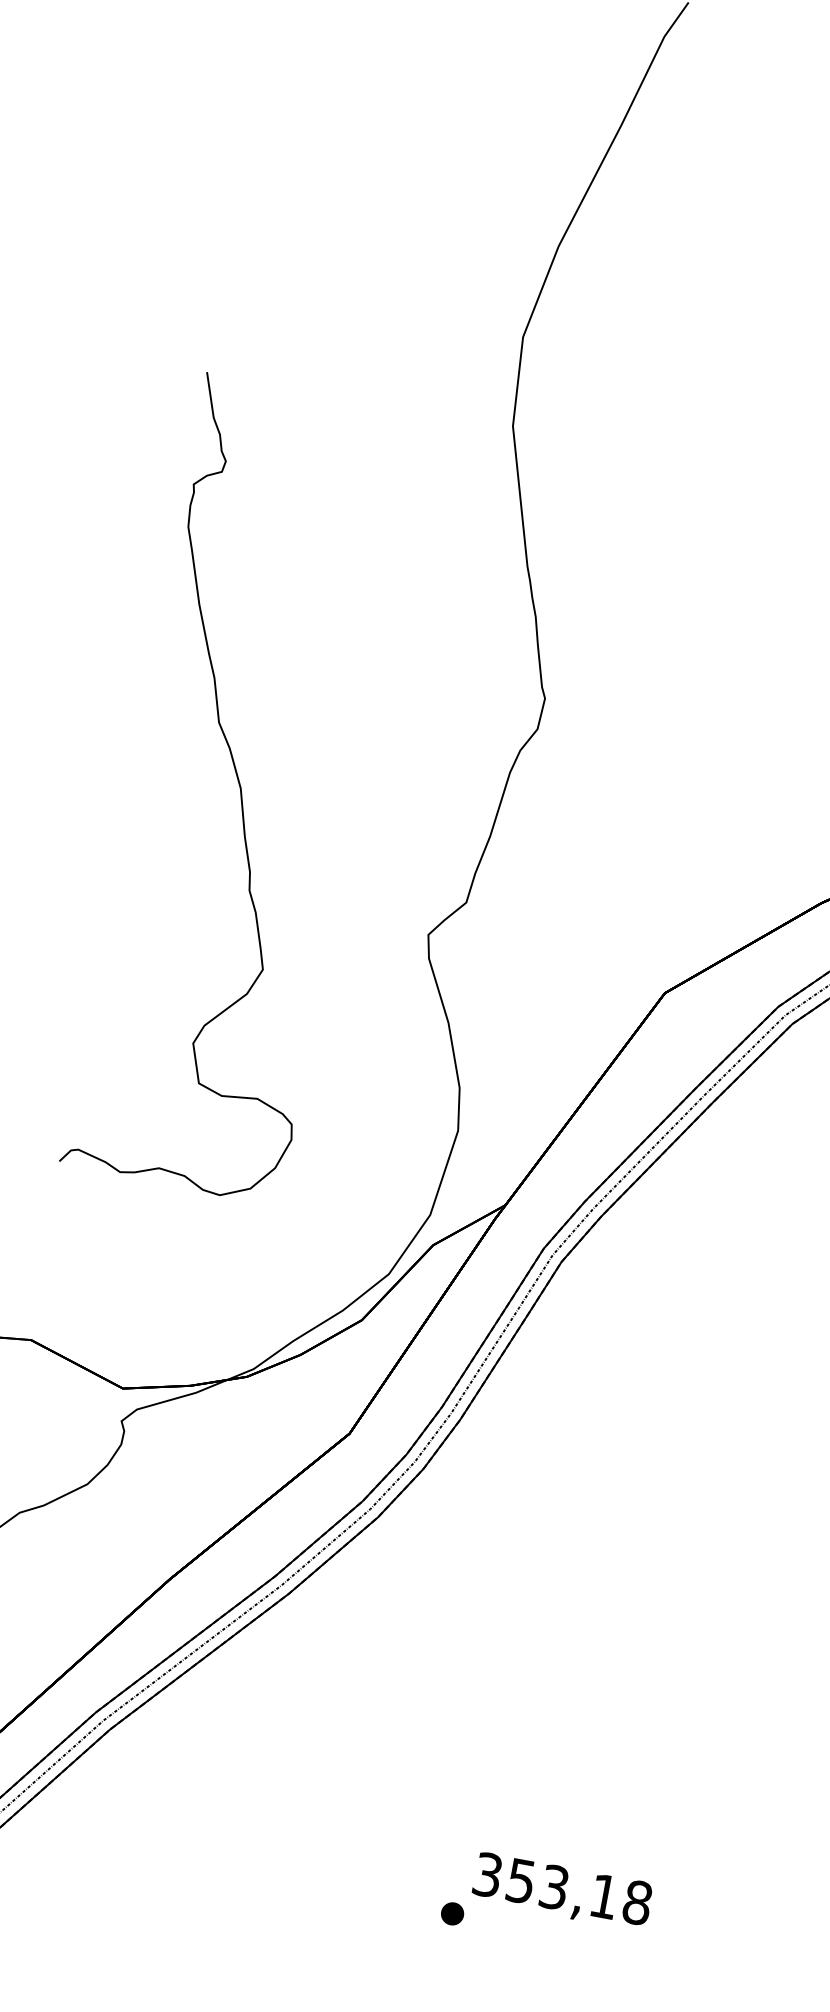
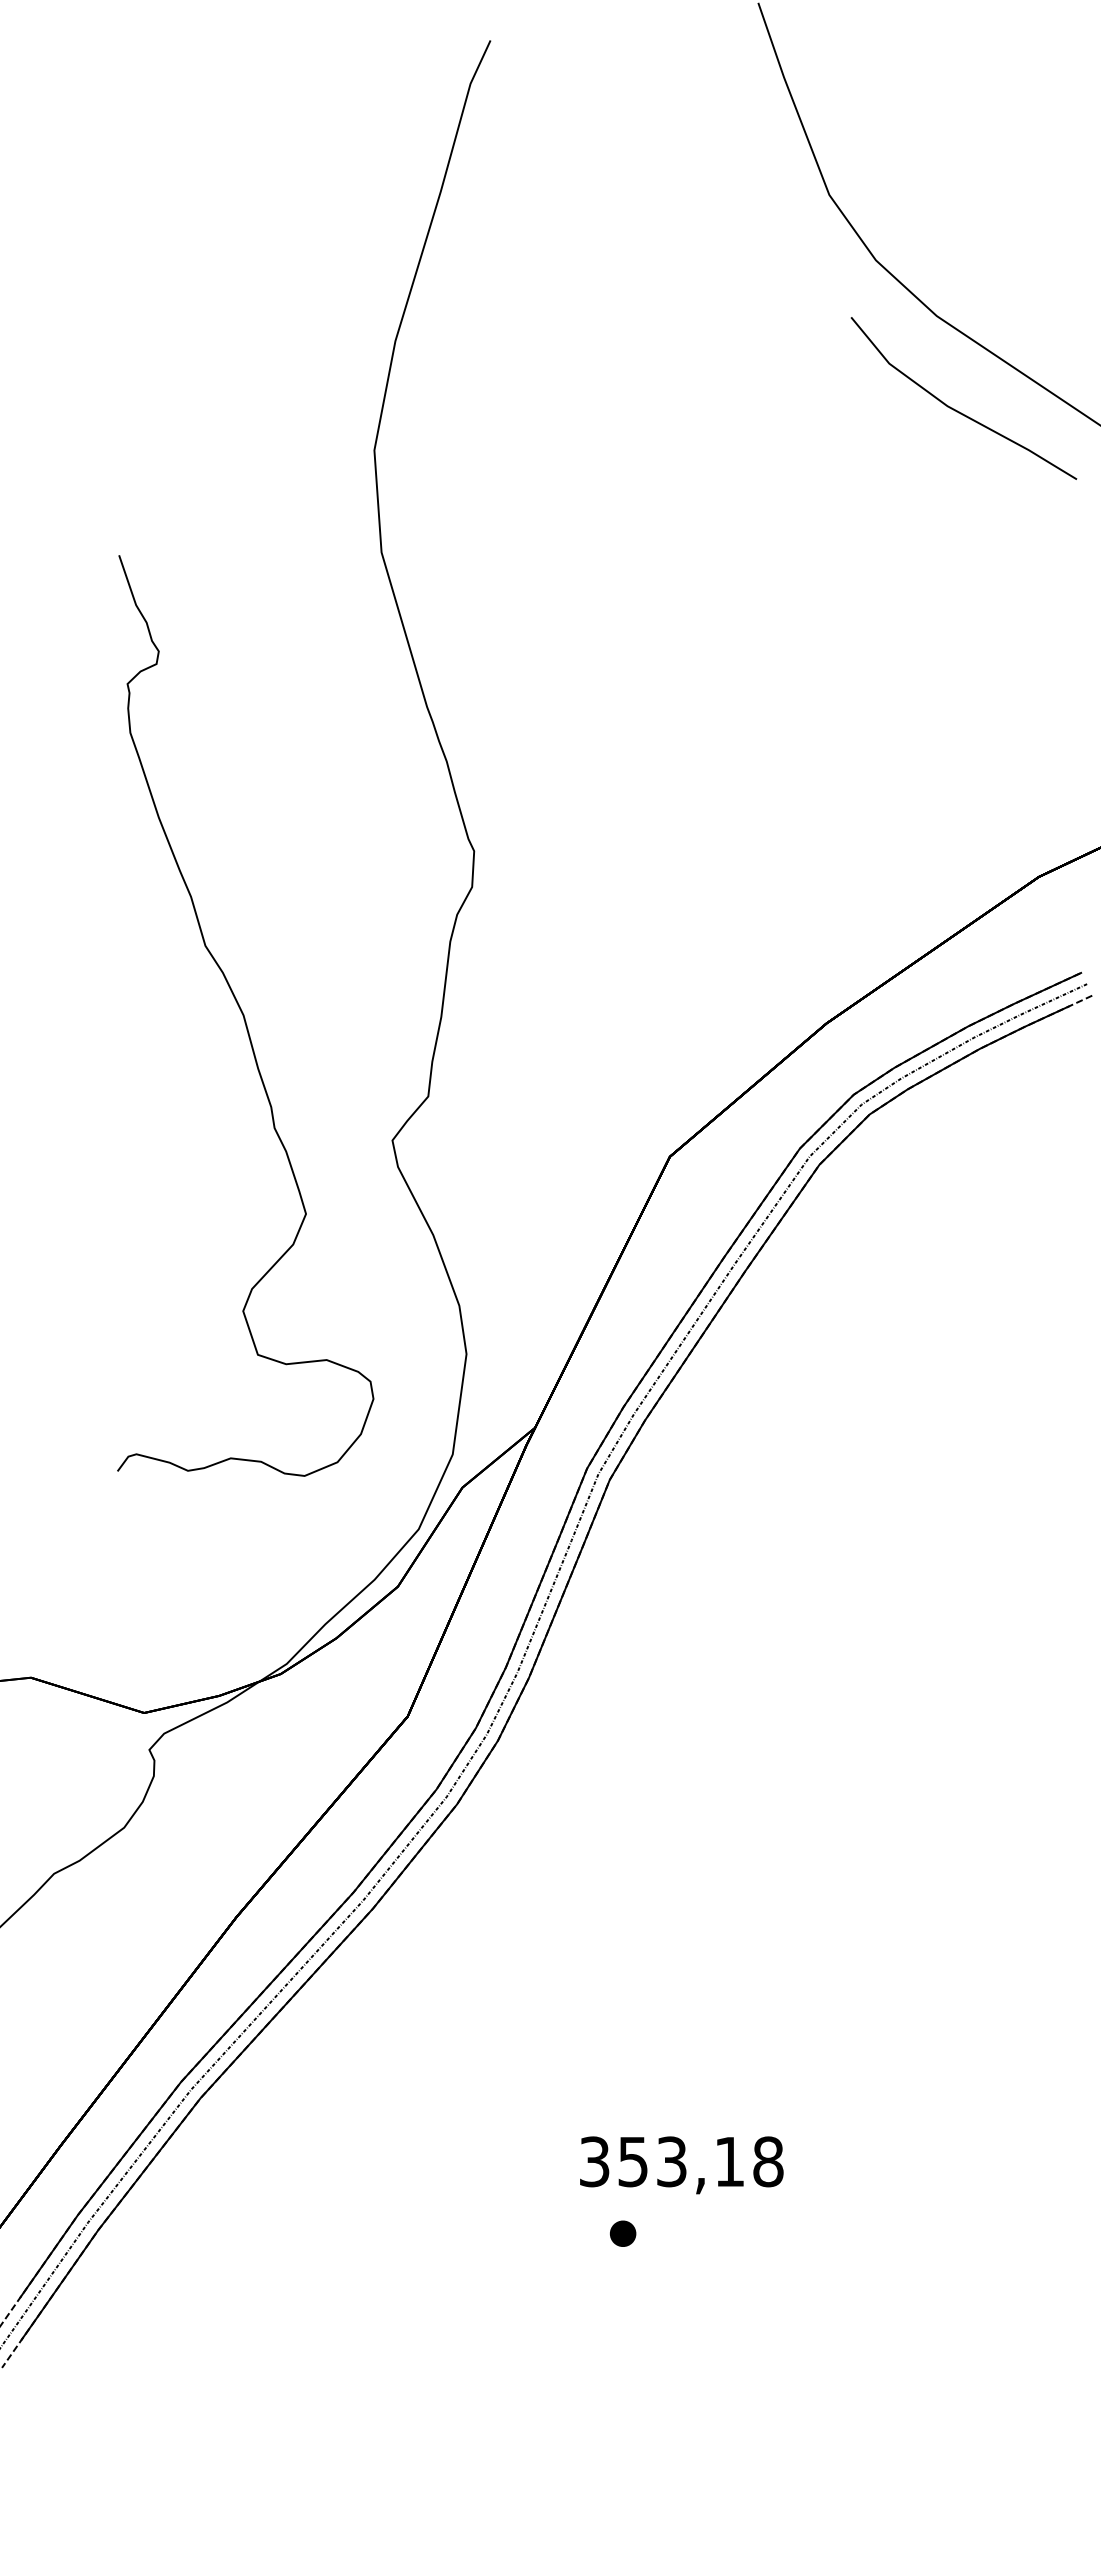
curve: (241, 788) -> (244, 1015), moved
text: (562, 1892) -> (681, 2165), moved

